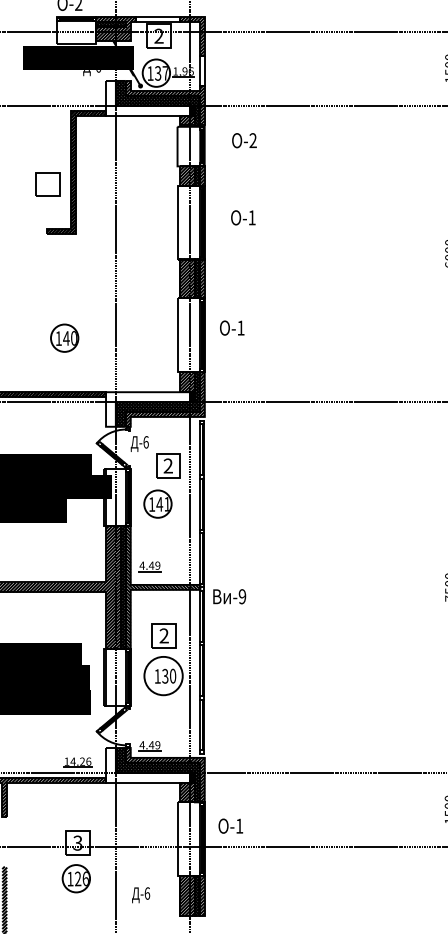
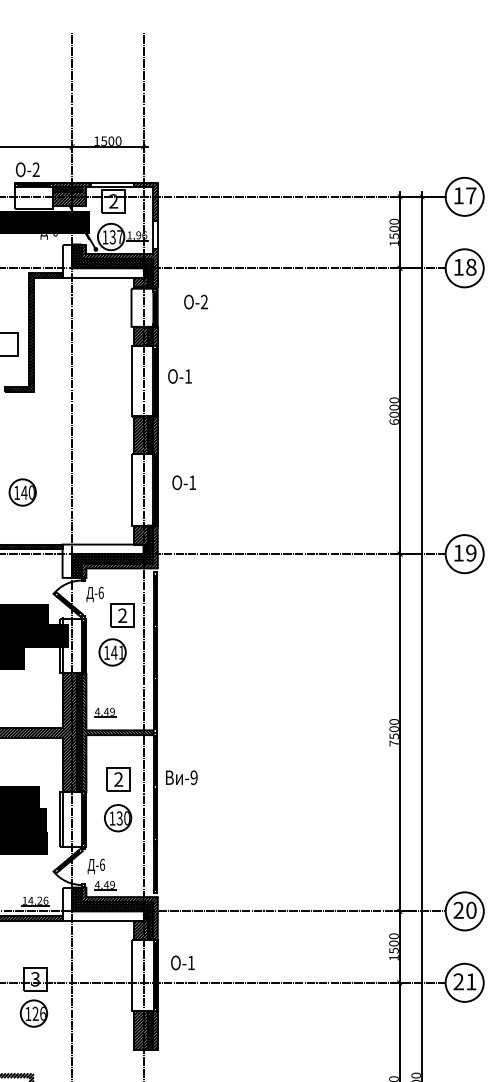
text: (242, 217) -> (179, 376), moved
text: (229, 596) -> (181, 777), moved
circle: (162, 676) -> (117, 818), size x0.71
text: (141, 895) -> (96, 866), moved

